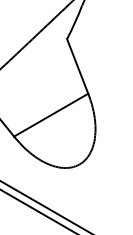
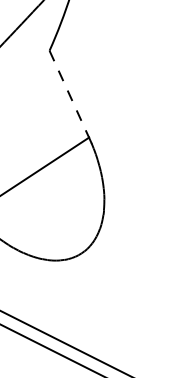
line: (77, 66) -> (69, 94), solid -> dashed

